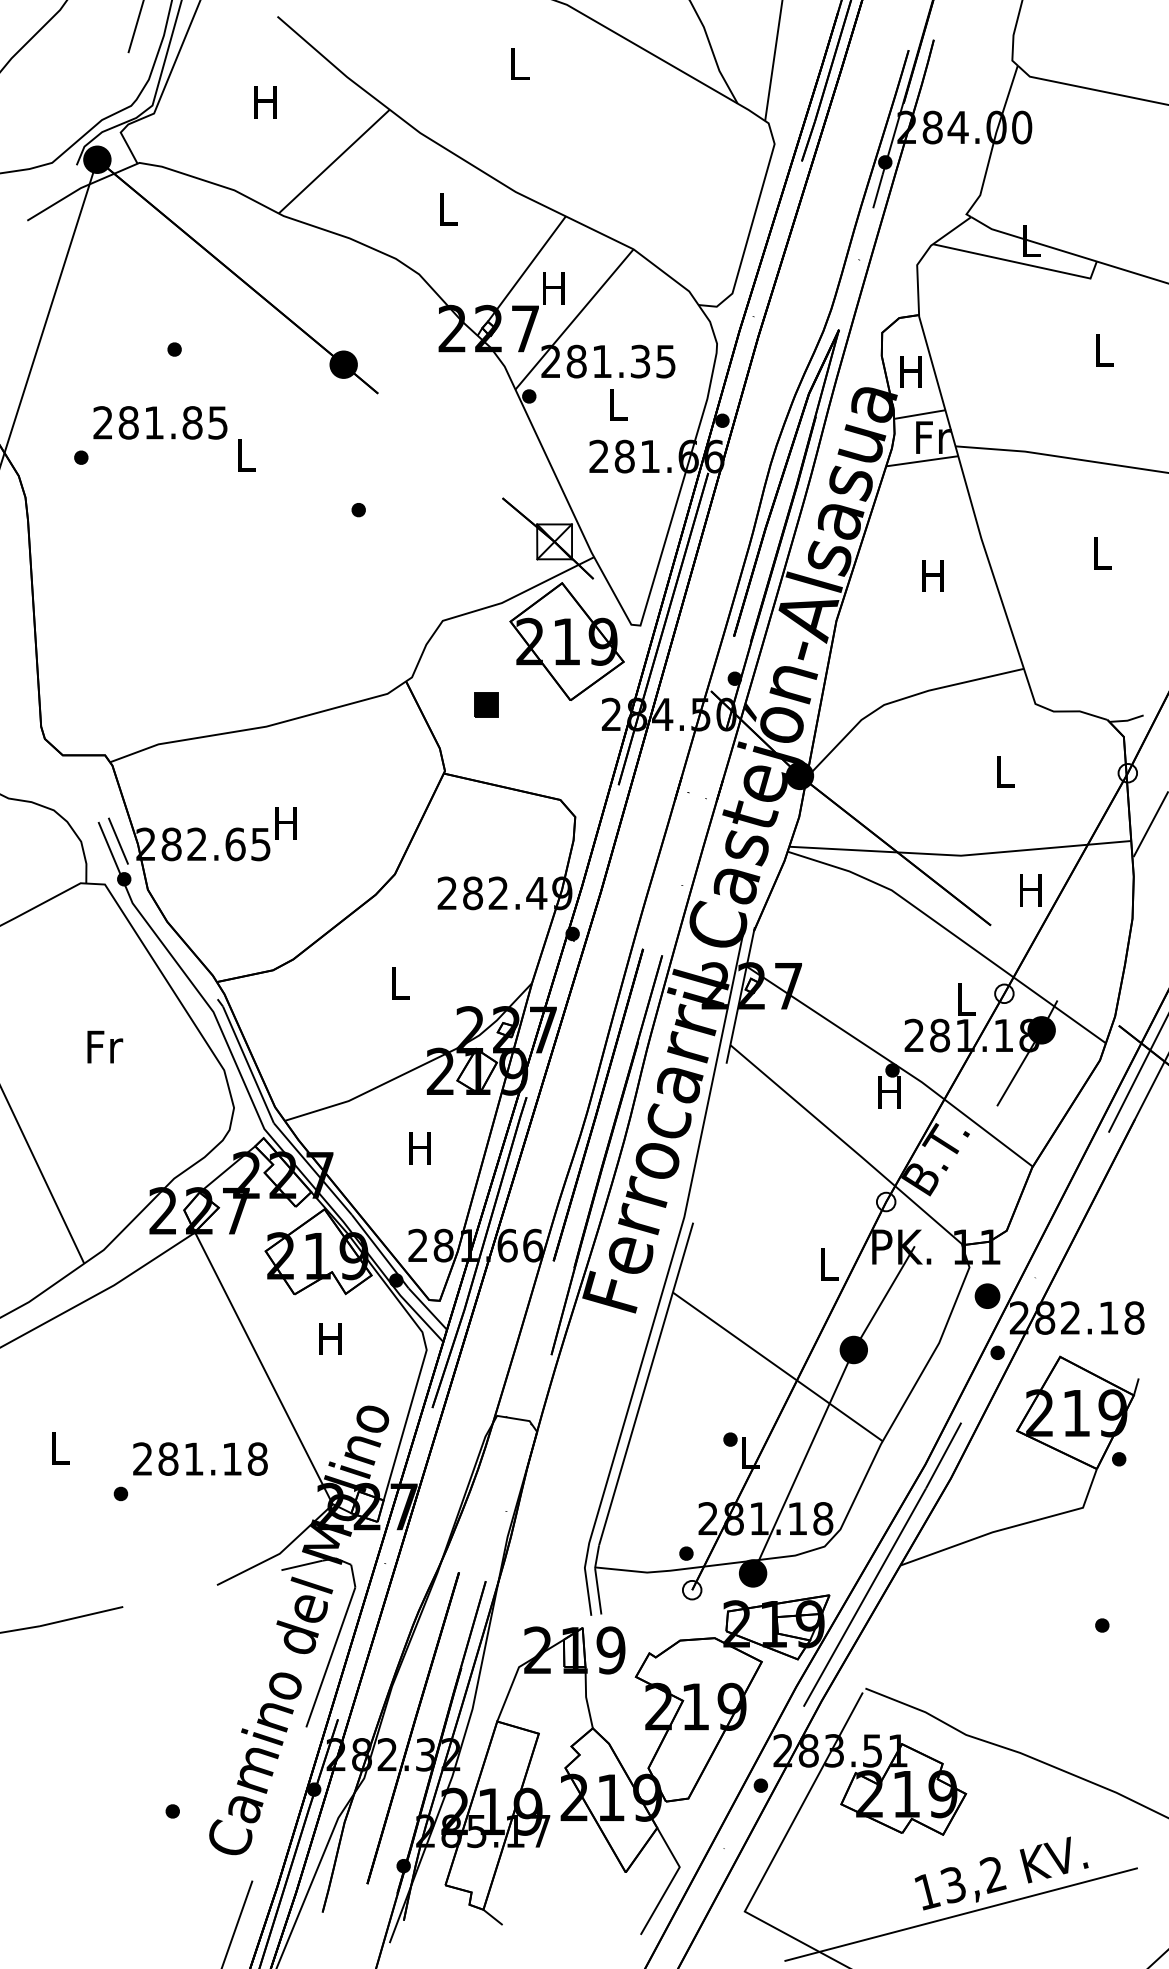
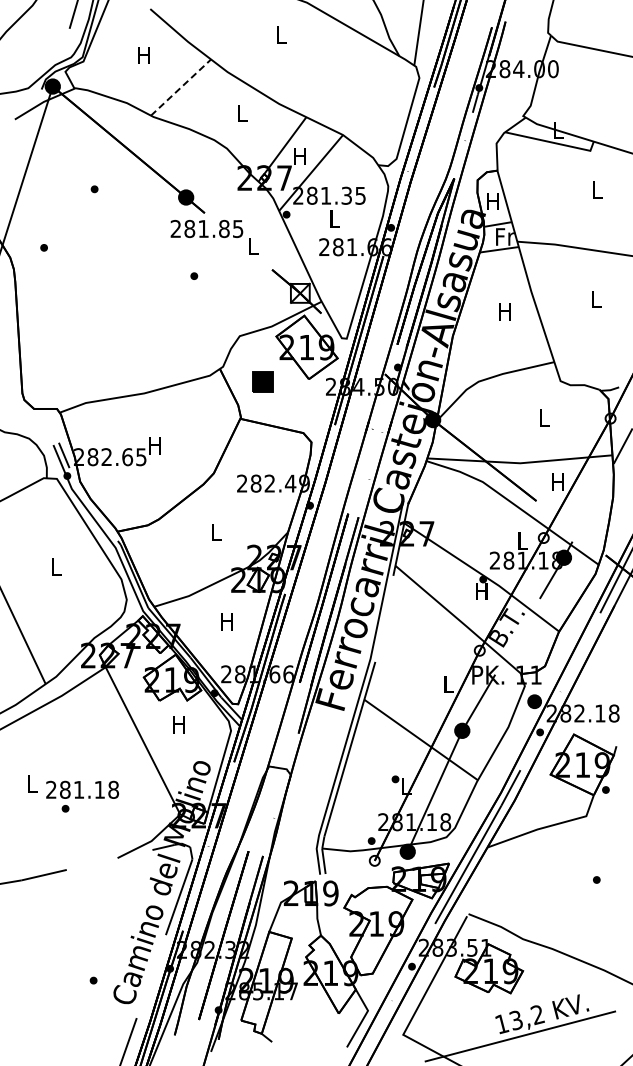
line: (335, 161) -> (181, 87), solid -> dashed
text: (174, 438) -> (214, 237), moved
part: (486, 704) -> (263, 381), size x1.6
text: (104, 1046) -> (56, 566), Fr -> L
text: (200, 1458) -> (82, 789), moved

